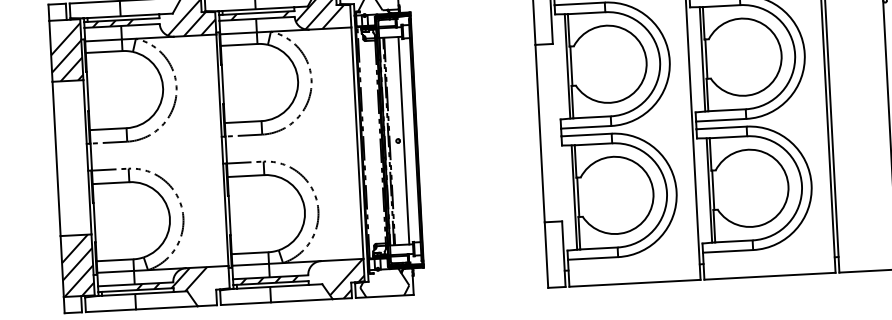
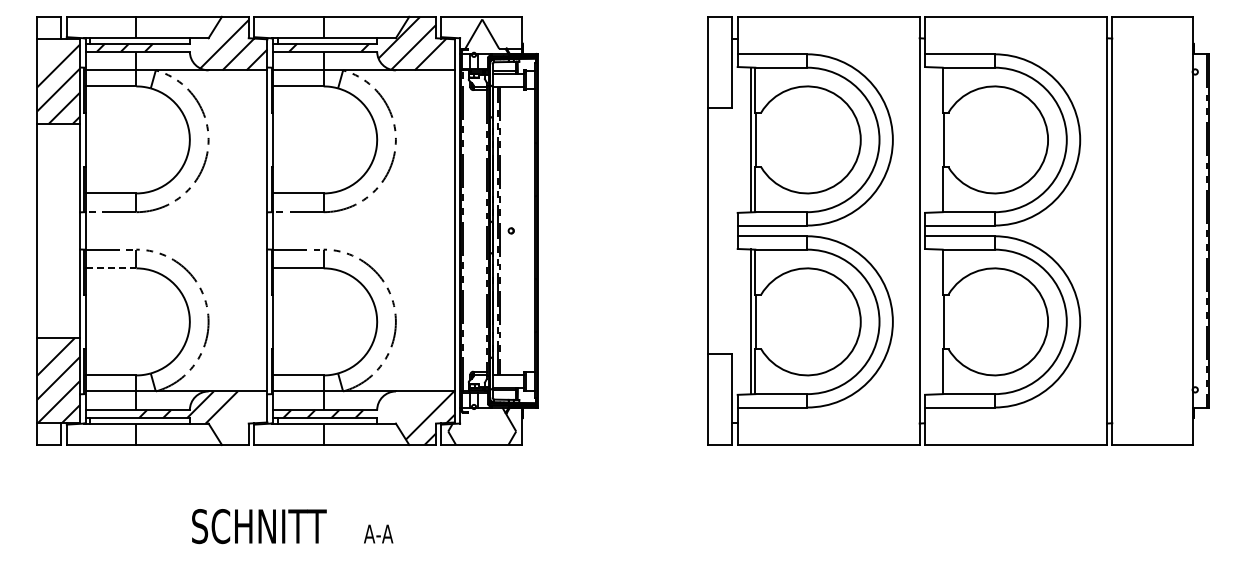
line: (702, 59) -> (938, 139), removed
line: (404, 140) -> (519, 230), removed
line: (111, 183) -> (111, 268), solid -> dashed
line: (709, 190) -> (938, 321), removed

